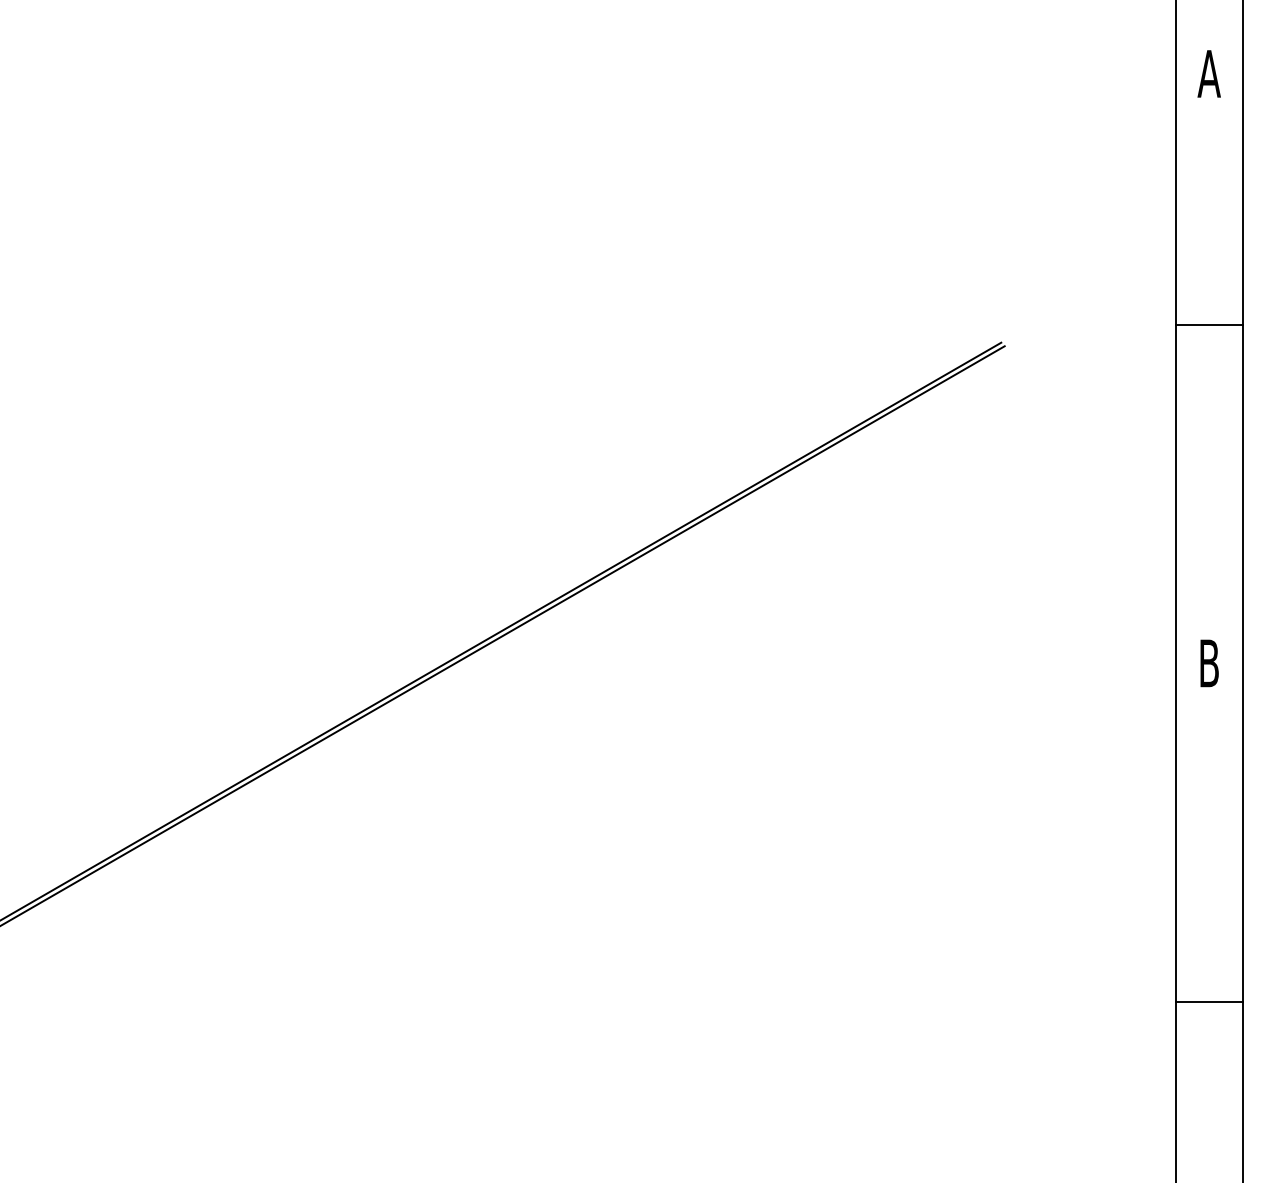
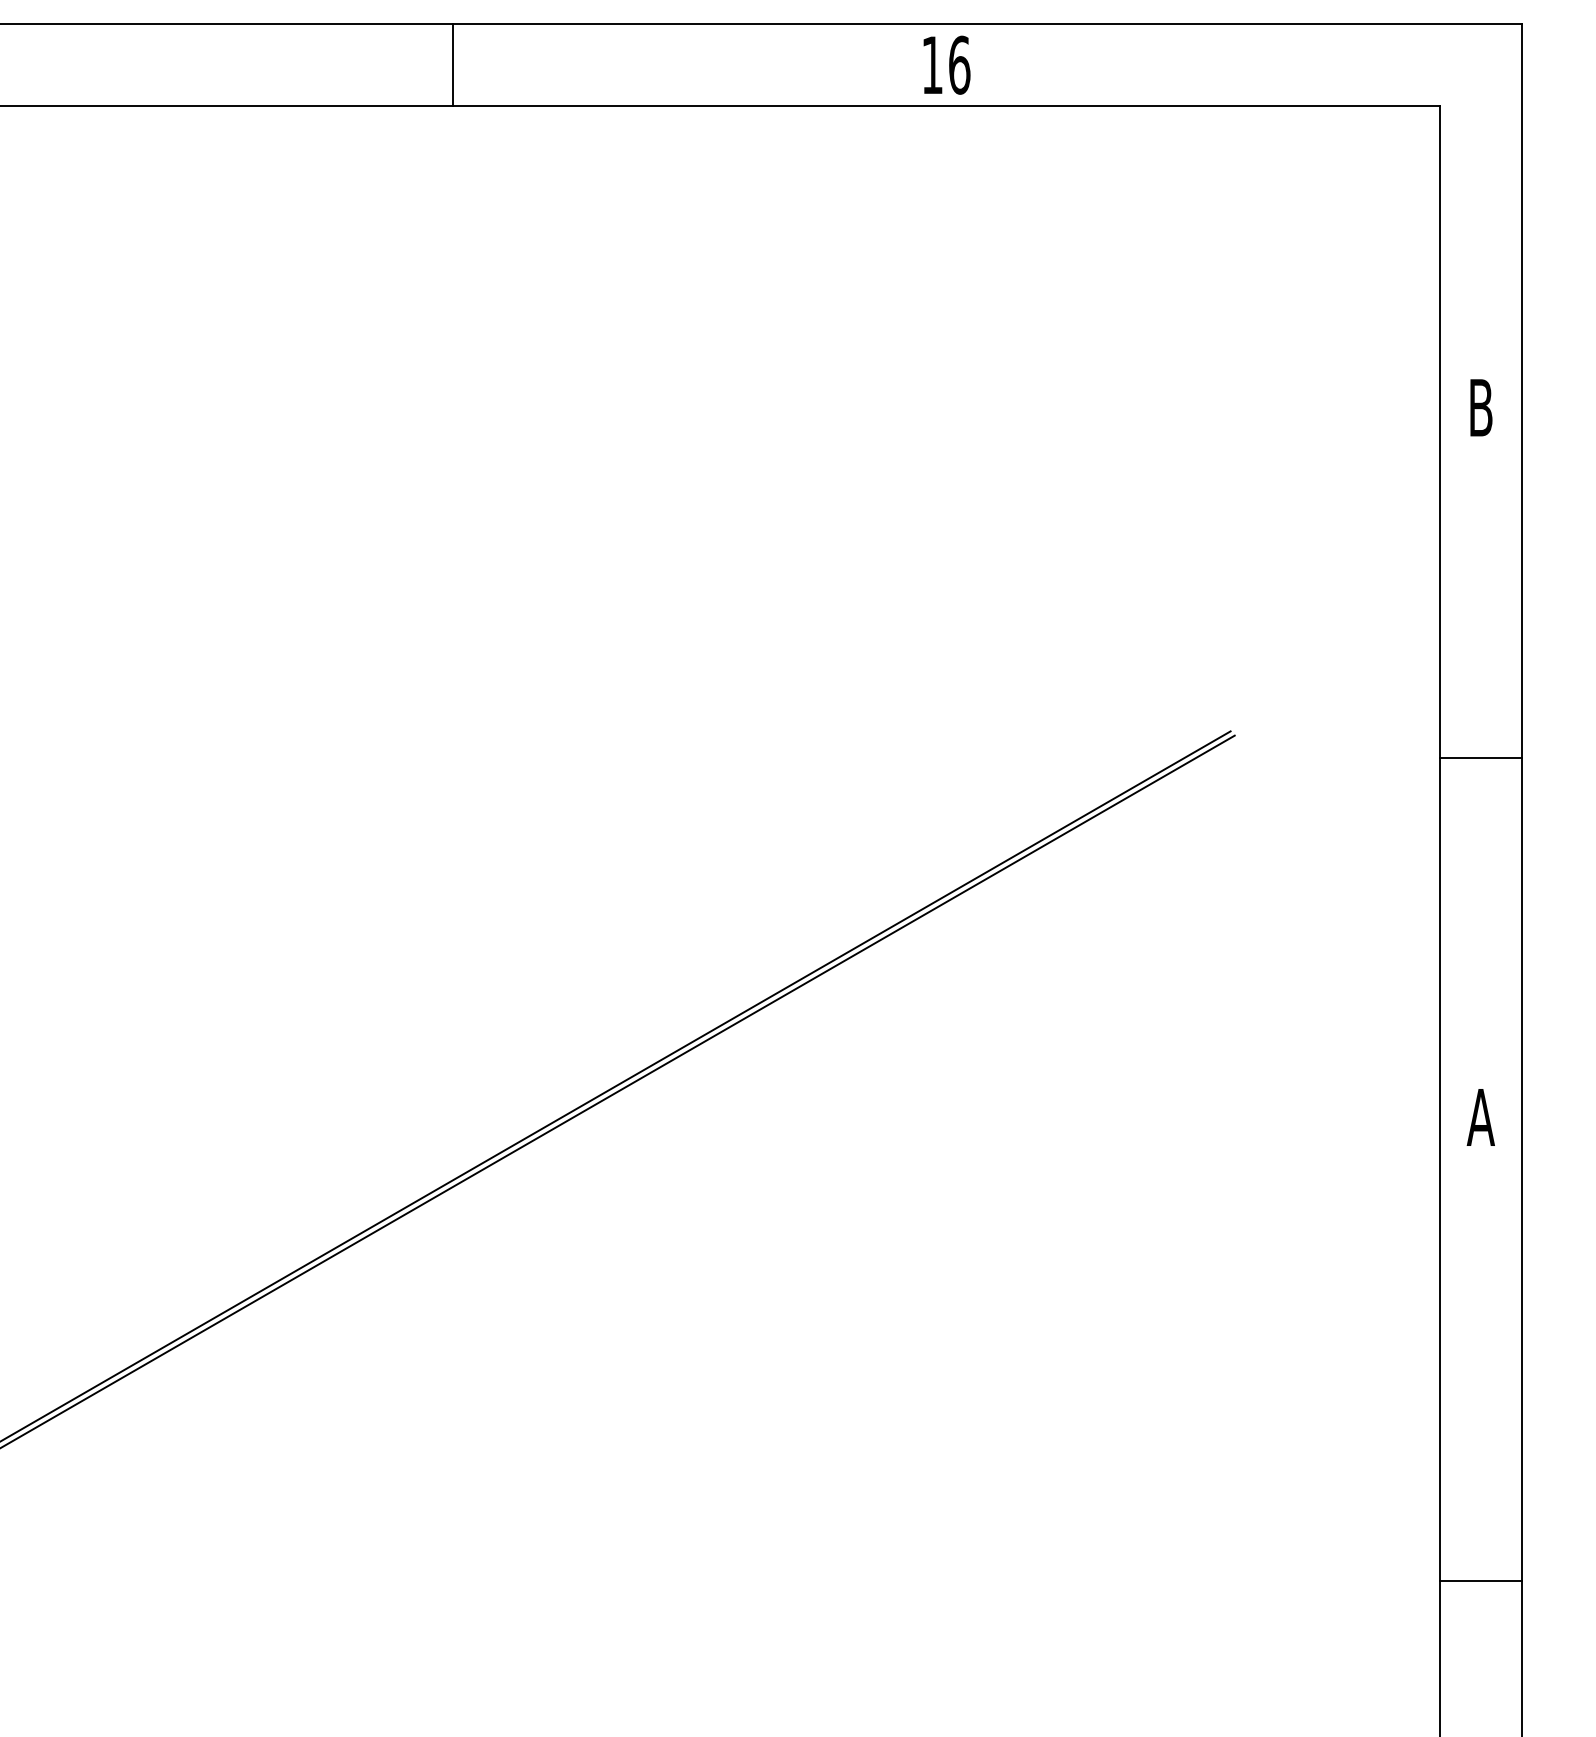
text: (1208, 73) -> (1480, 407), A -> B
line: (1209, 324) -> (1481, 757), moved
text: (1208, 663) -> (1480, 1117), B -> A
line: (1209, 1002) -> (1481, 1581), moved

